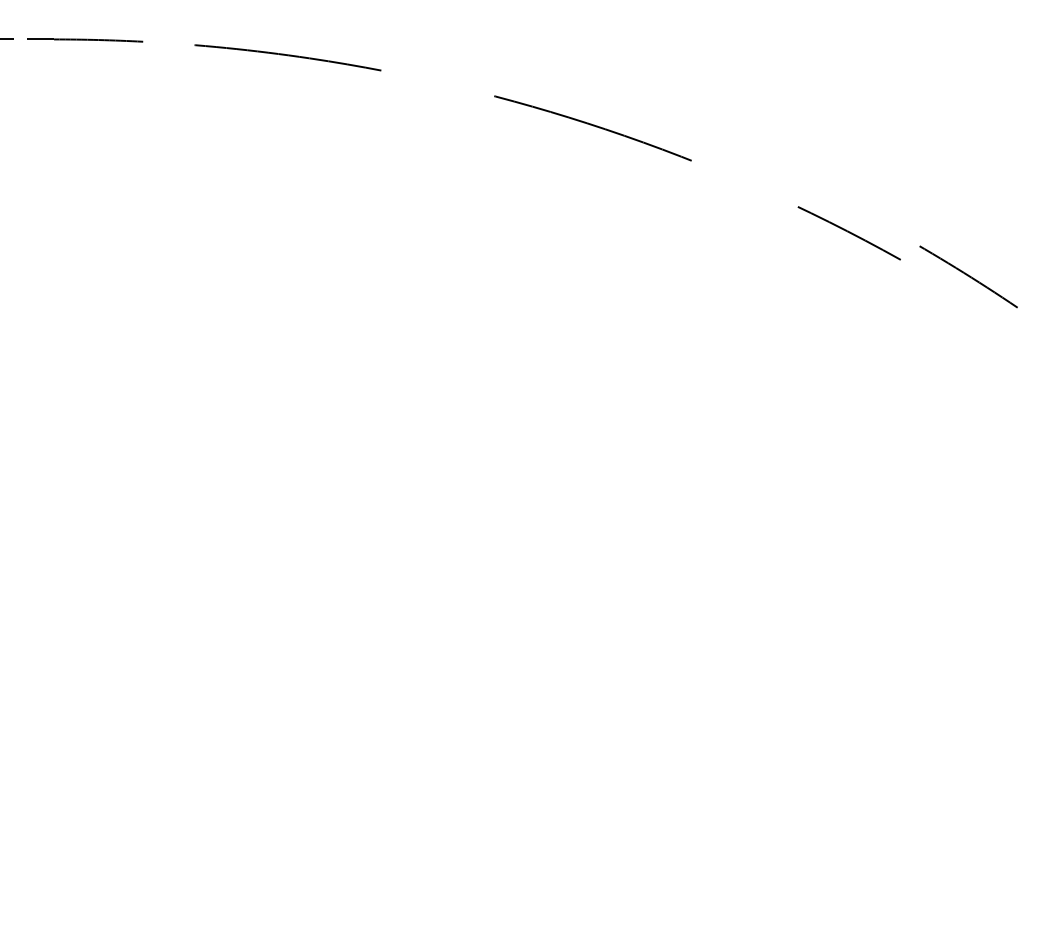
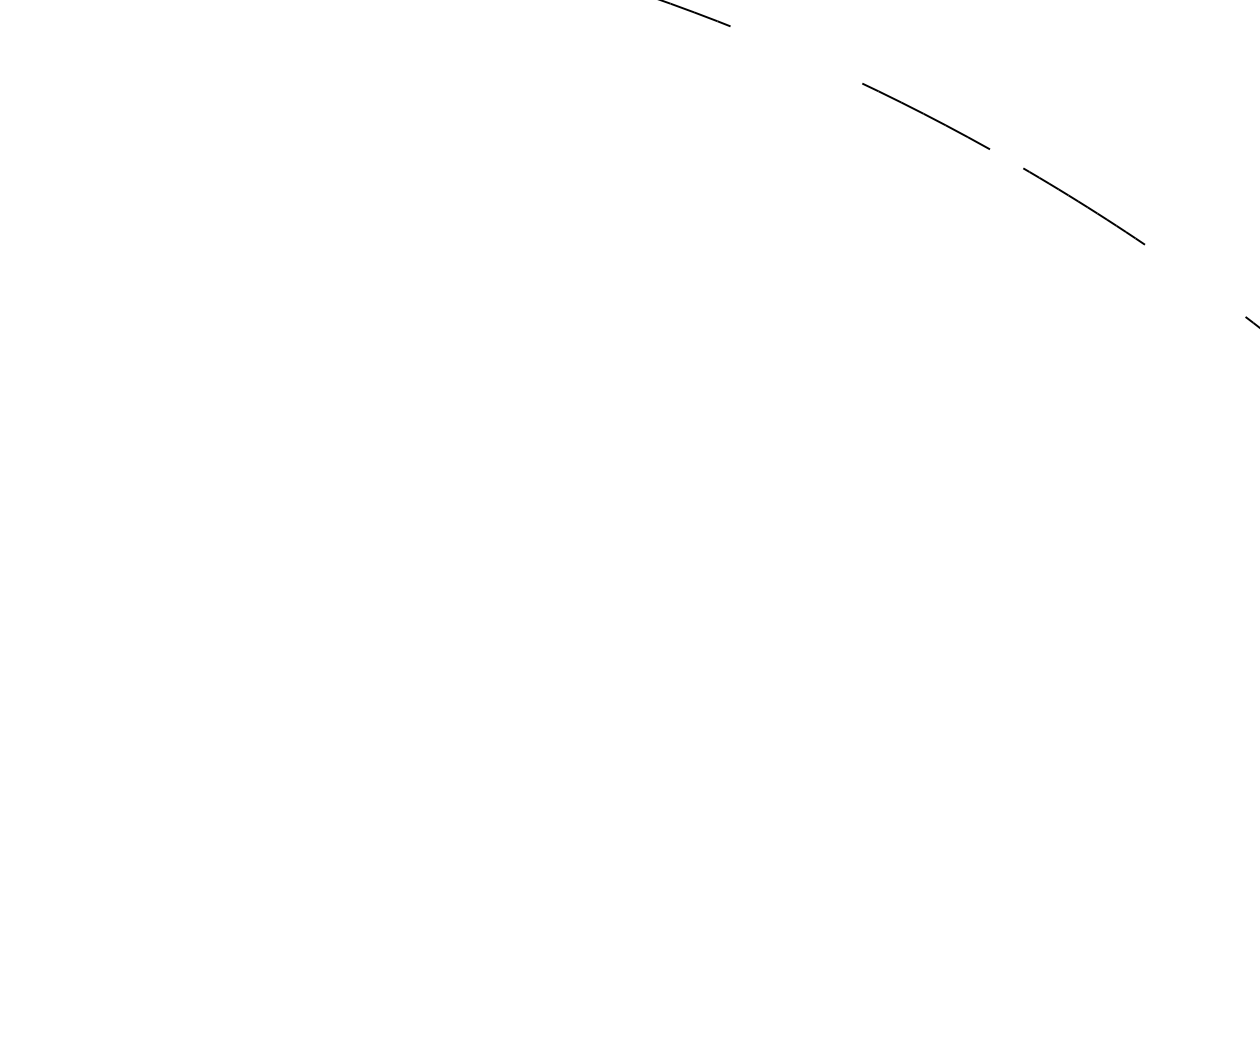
arc: (968, 276) -> (1083, 205), moved

